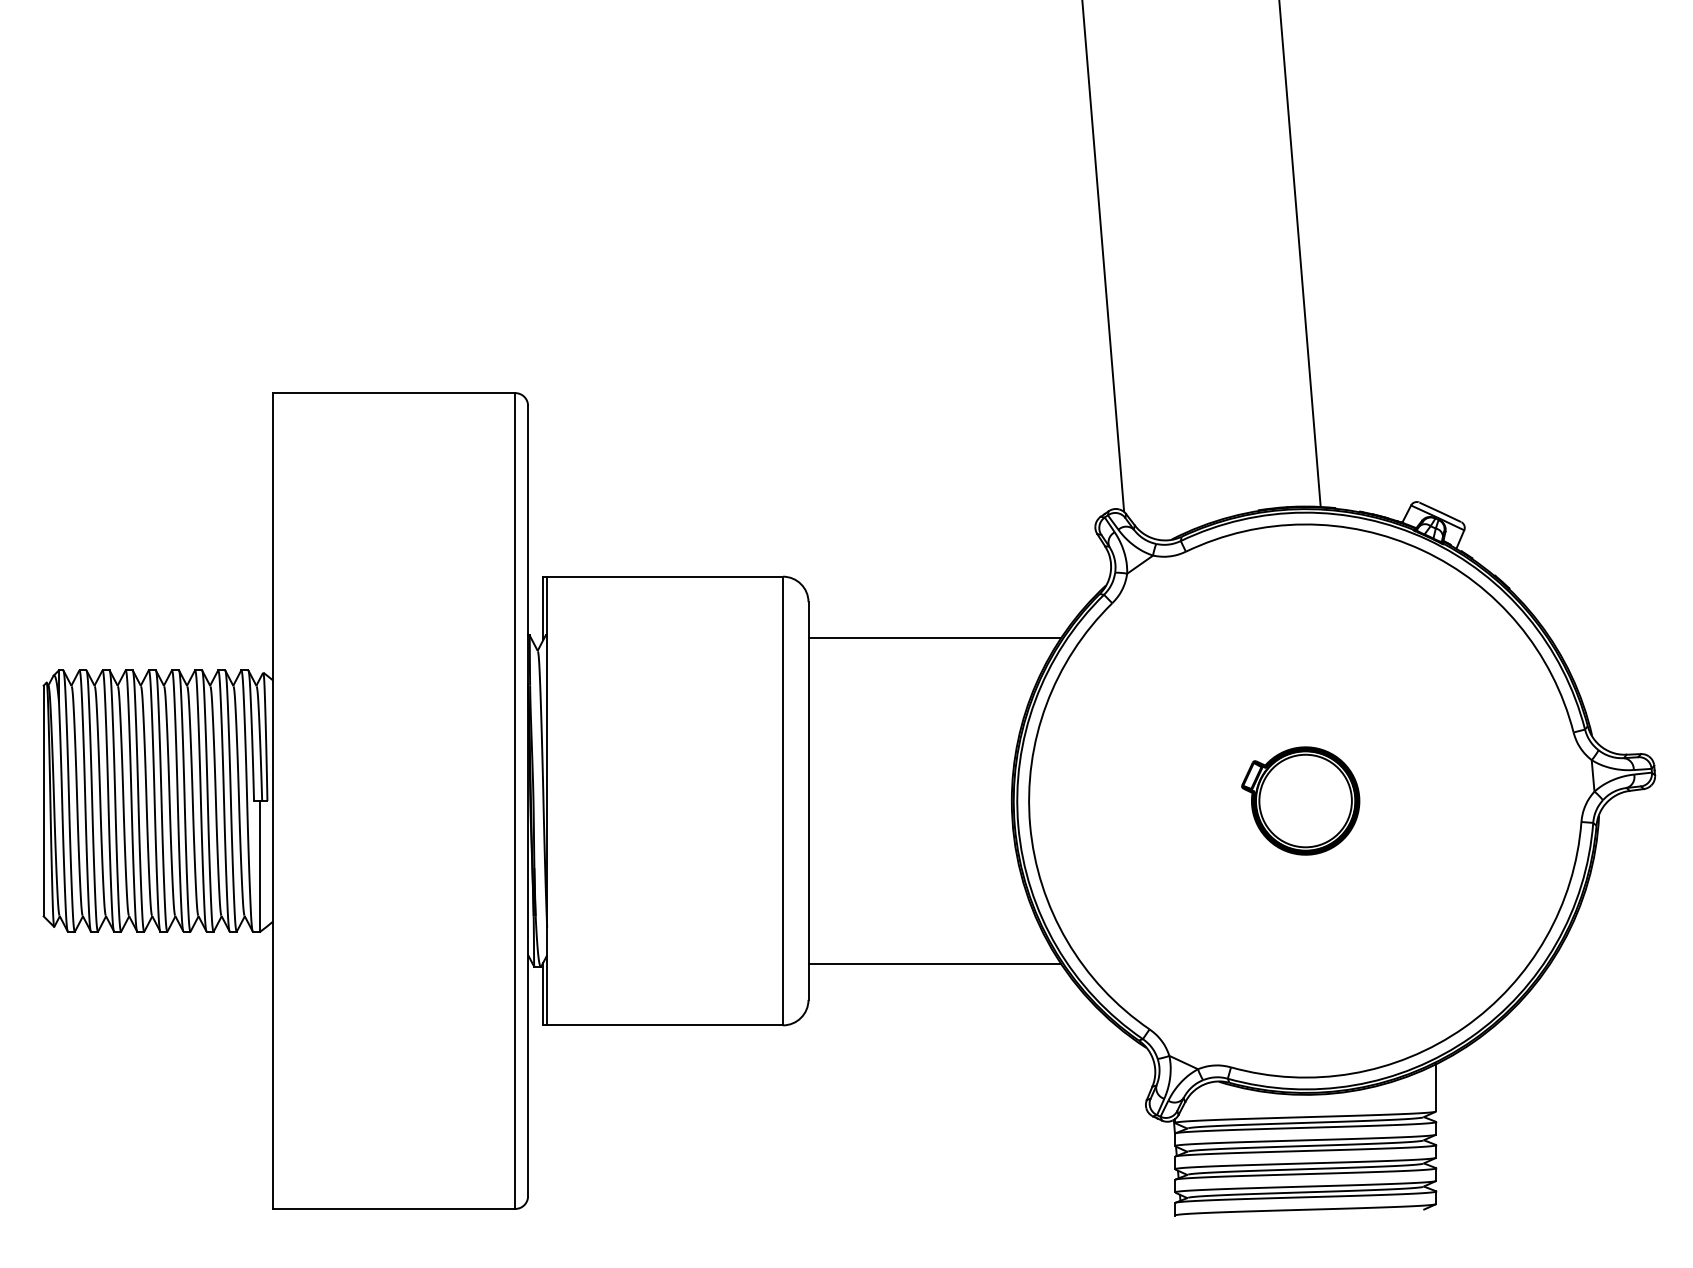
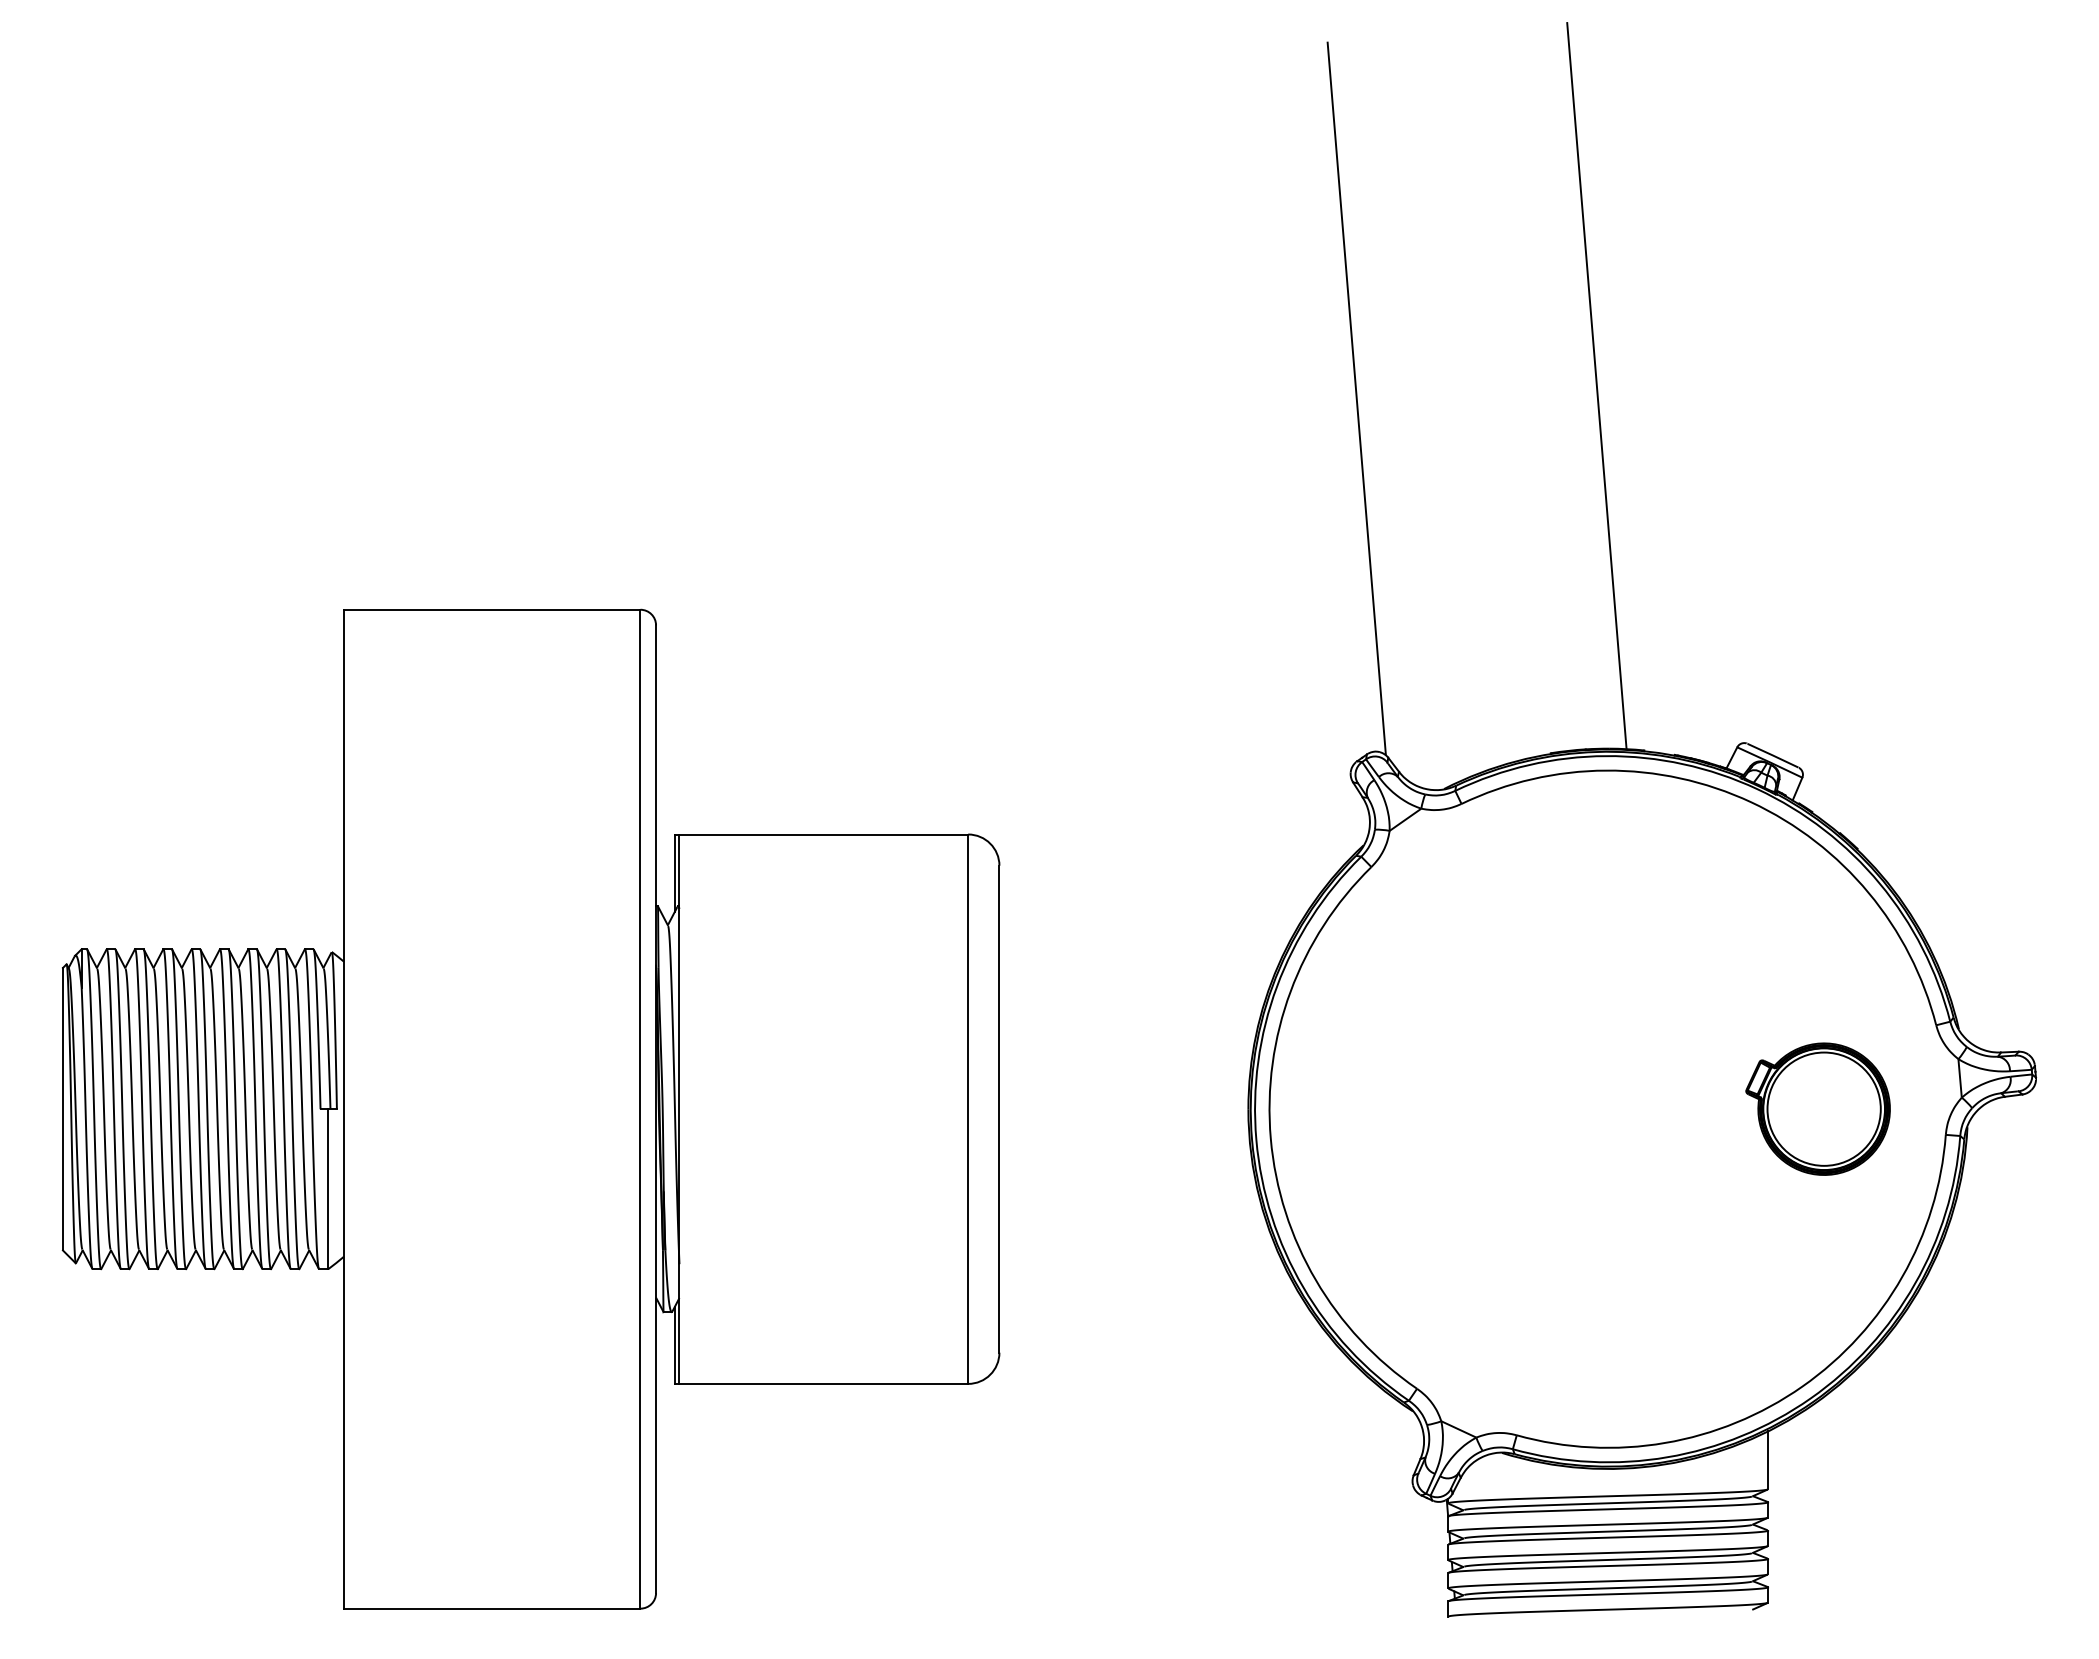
line: (934, 637) -> (1153, 909), removed
part: (1300, 800) -> (1817, 1108), moved
line: (934, 963) -> (1153, 1308), removed

